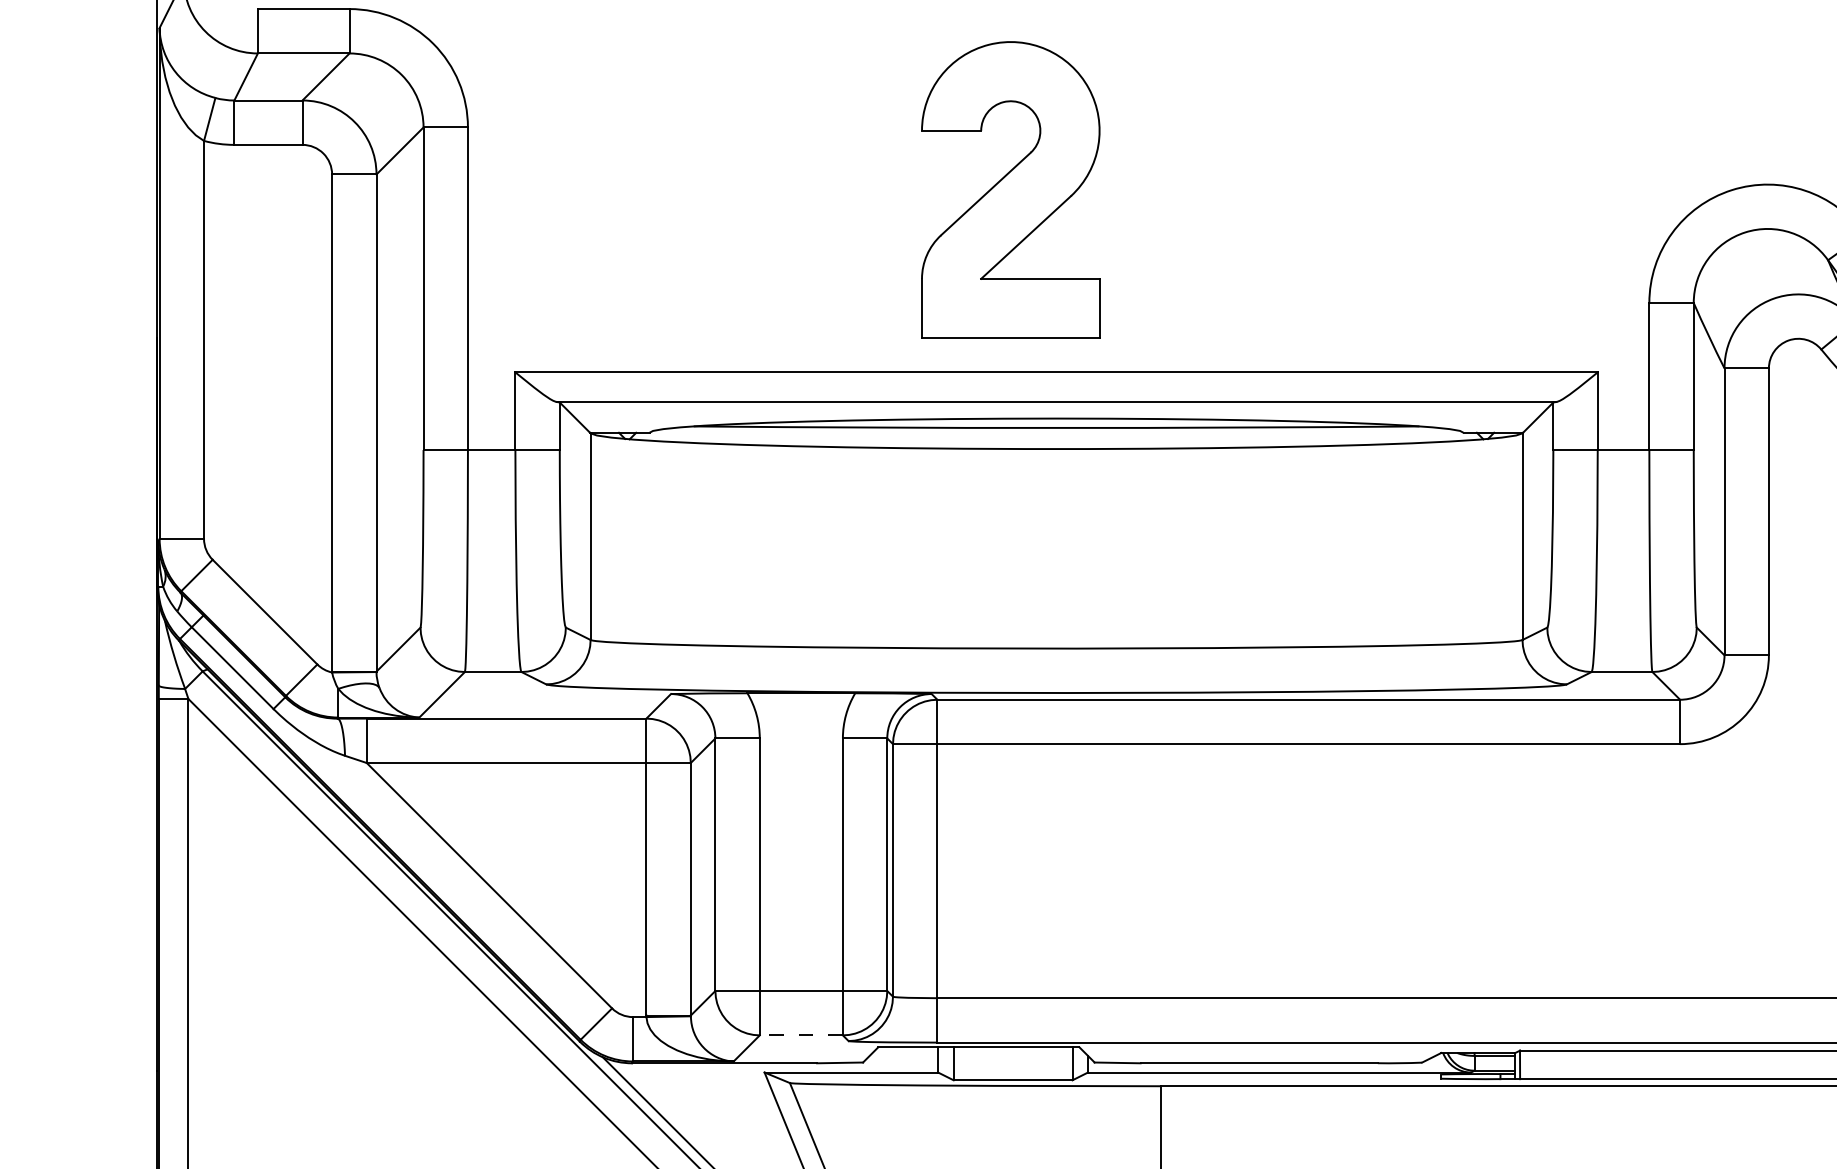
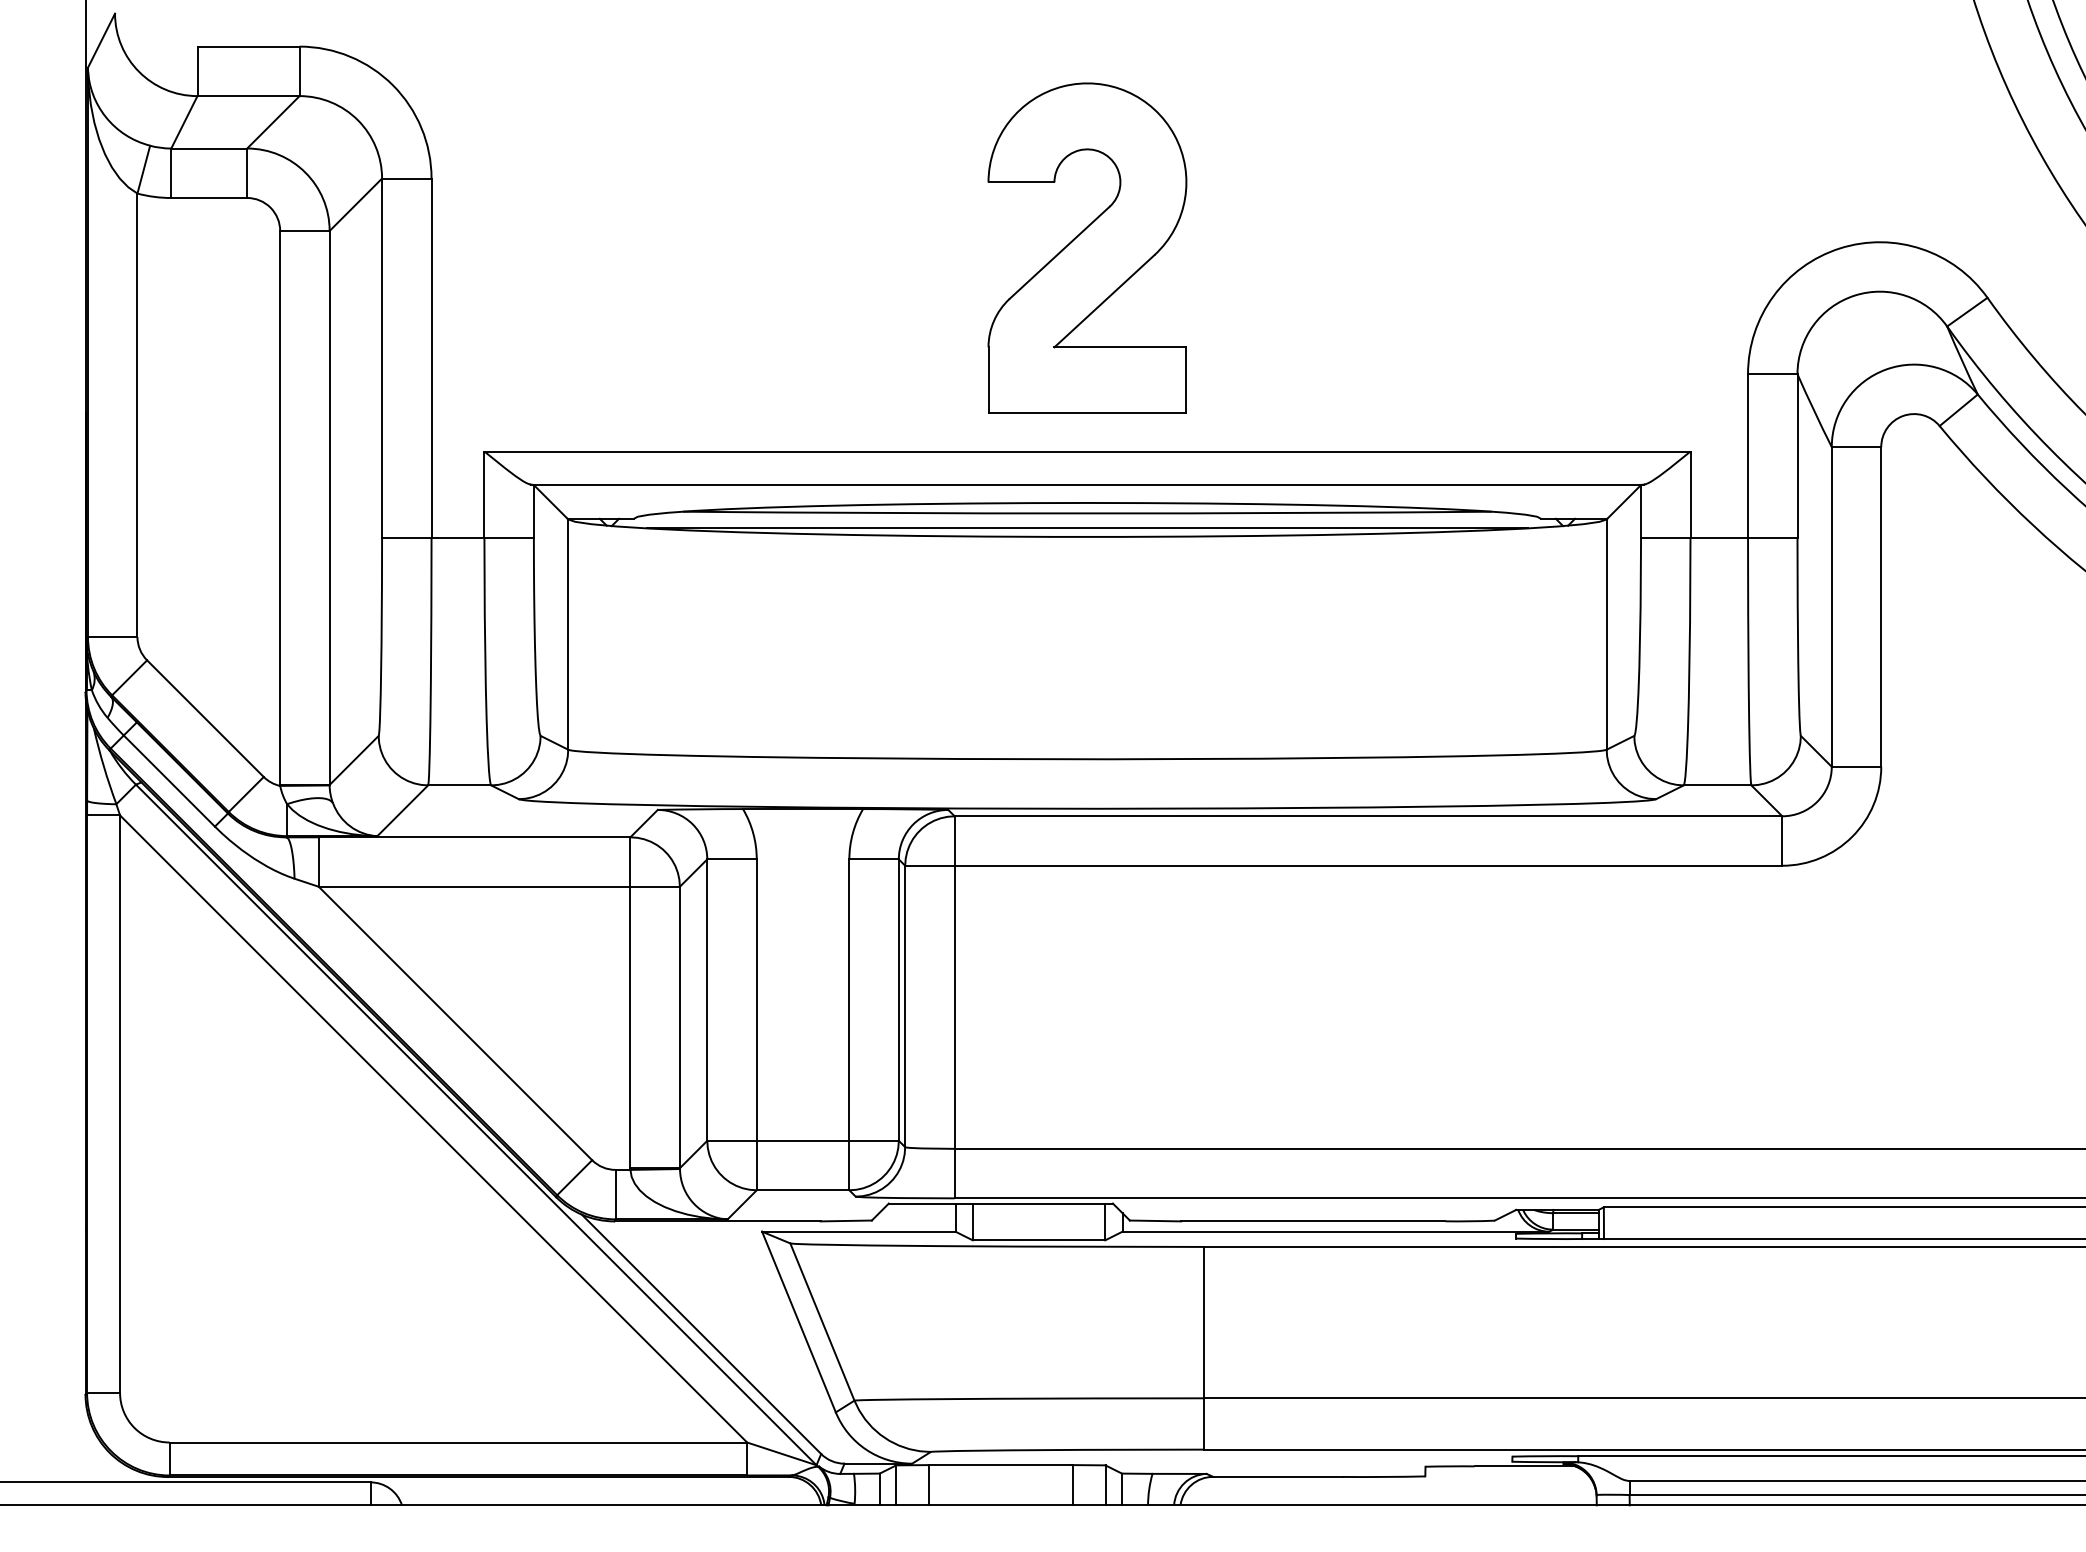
part: (1010, 189) -> (1087, 247), moved
line: (1056, 441) -> (1087, 528), added
line: (800, 1035) -> (802, 1190), dashed -> solid

